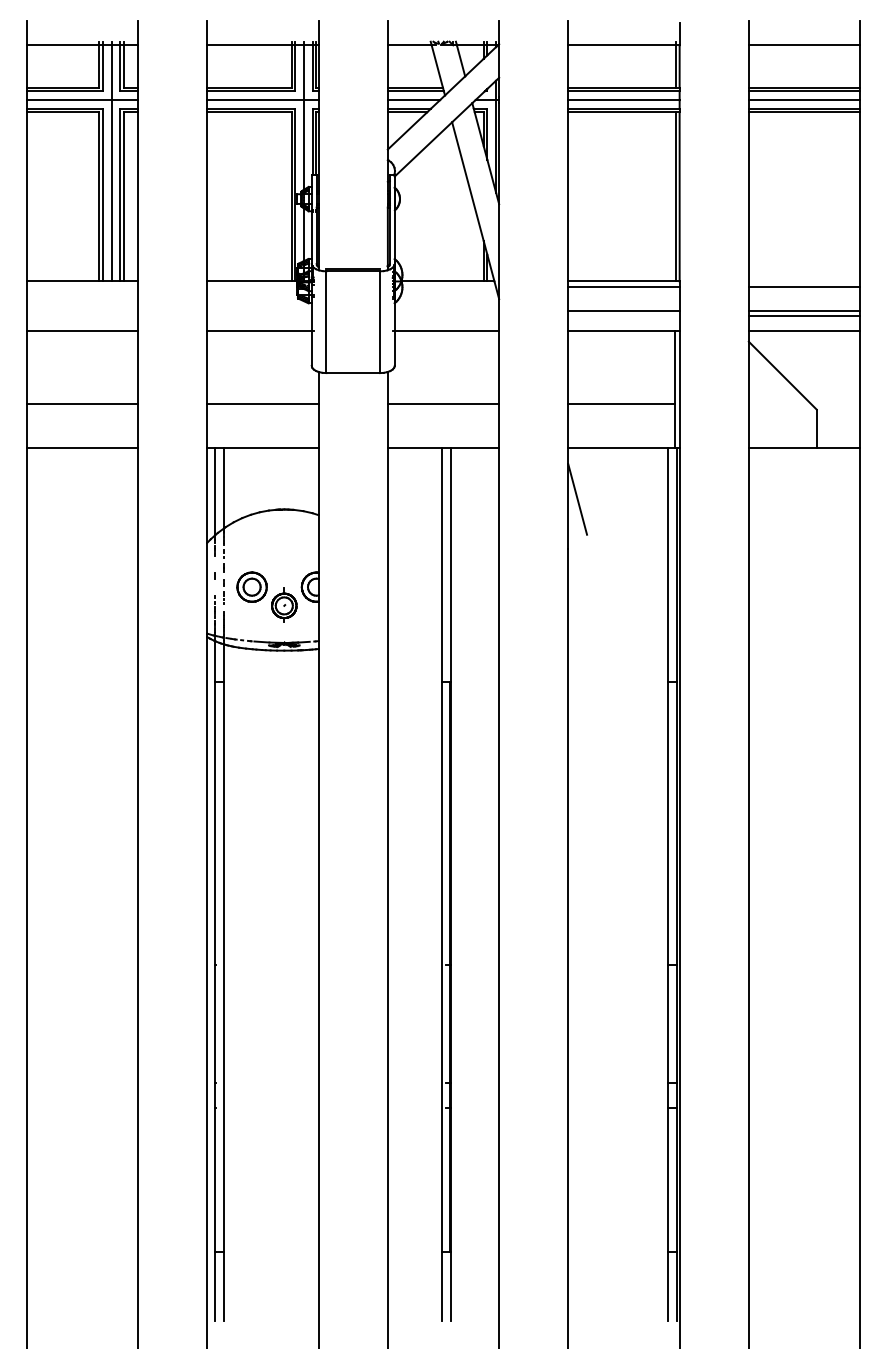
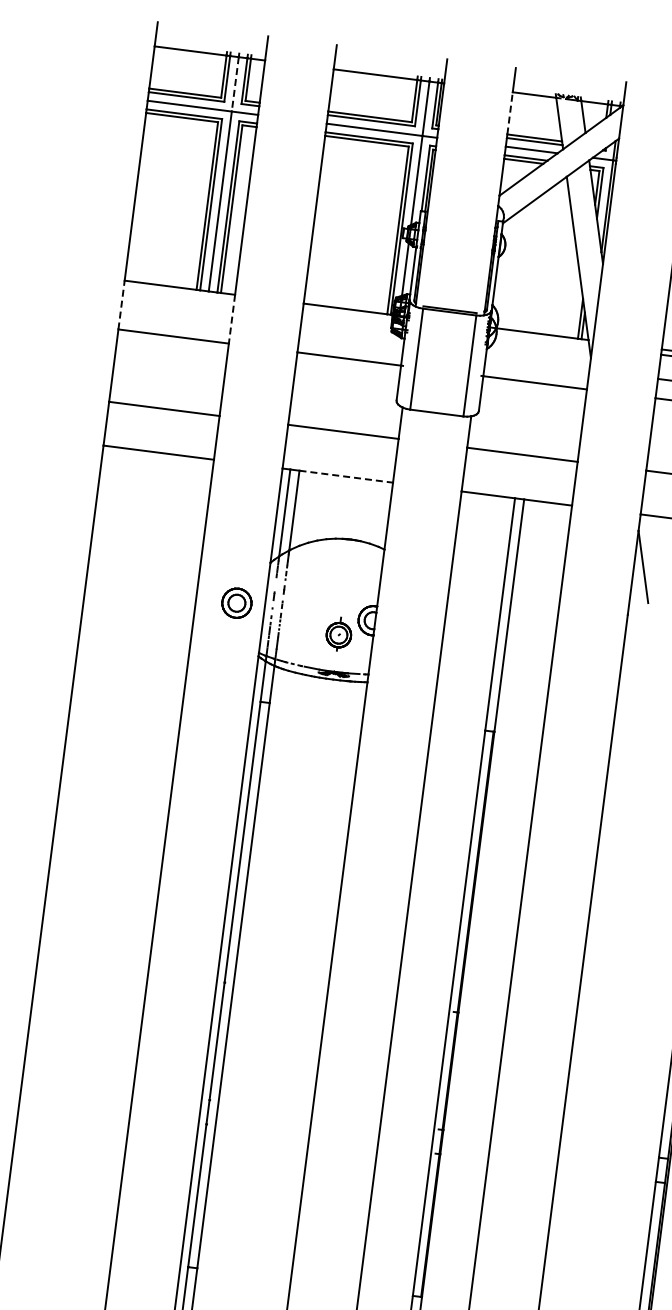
line: (387, 66) -> (509, 113), solid -> dashed
line: (111, 73) -> (235, 85), solid -> dashed
line: (26, 306) -> (121, 305), solid -> dashed
line: (138, 306) -> (232, 319), solid -> dashed
line: (272, 447) -> (347, 476), solid -> dashed
part: (251, 586) -> (236, 602), moved

